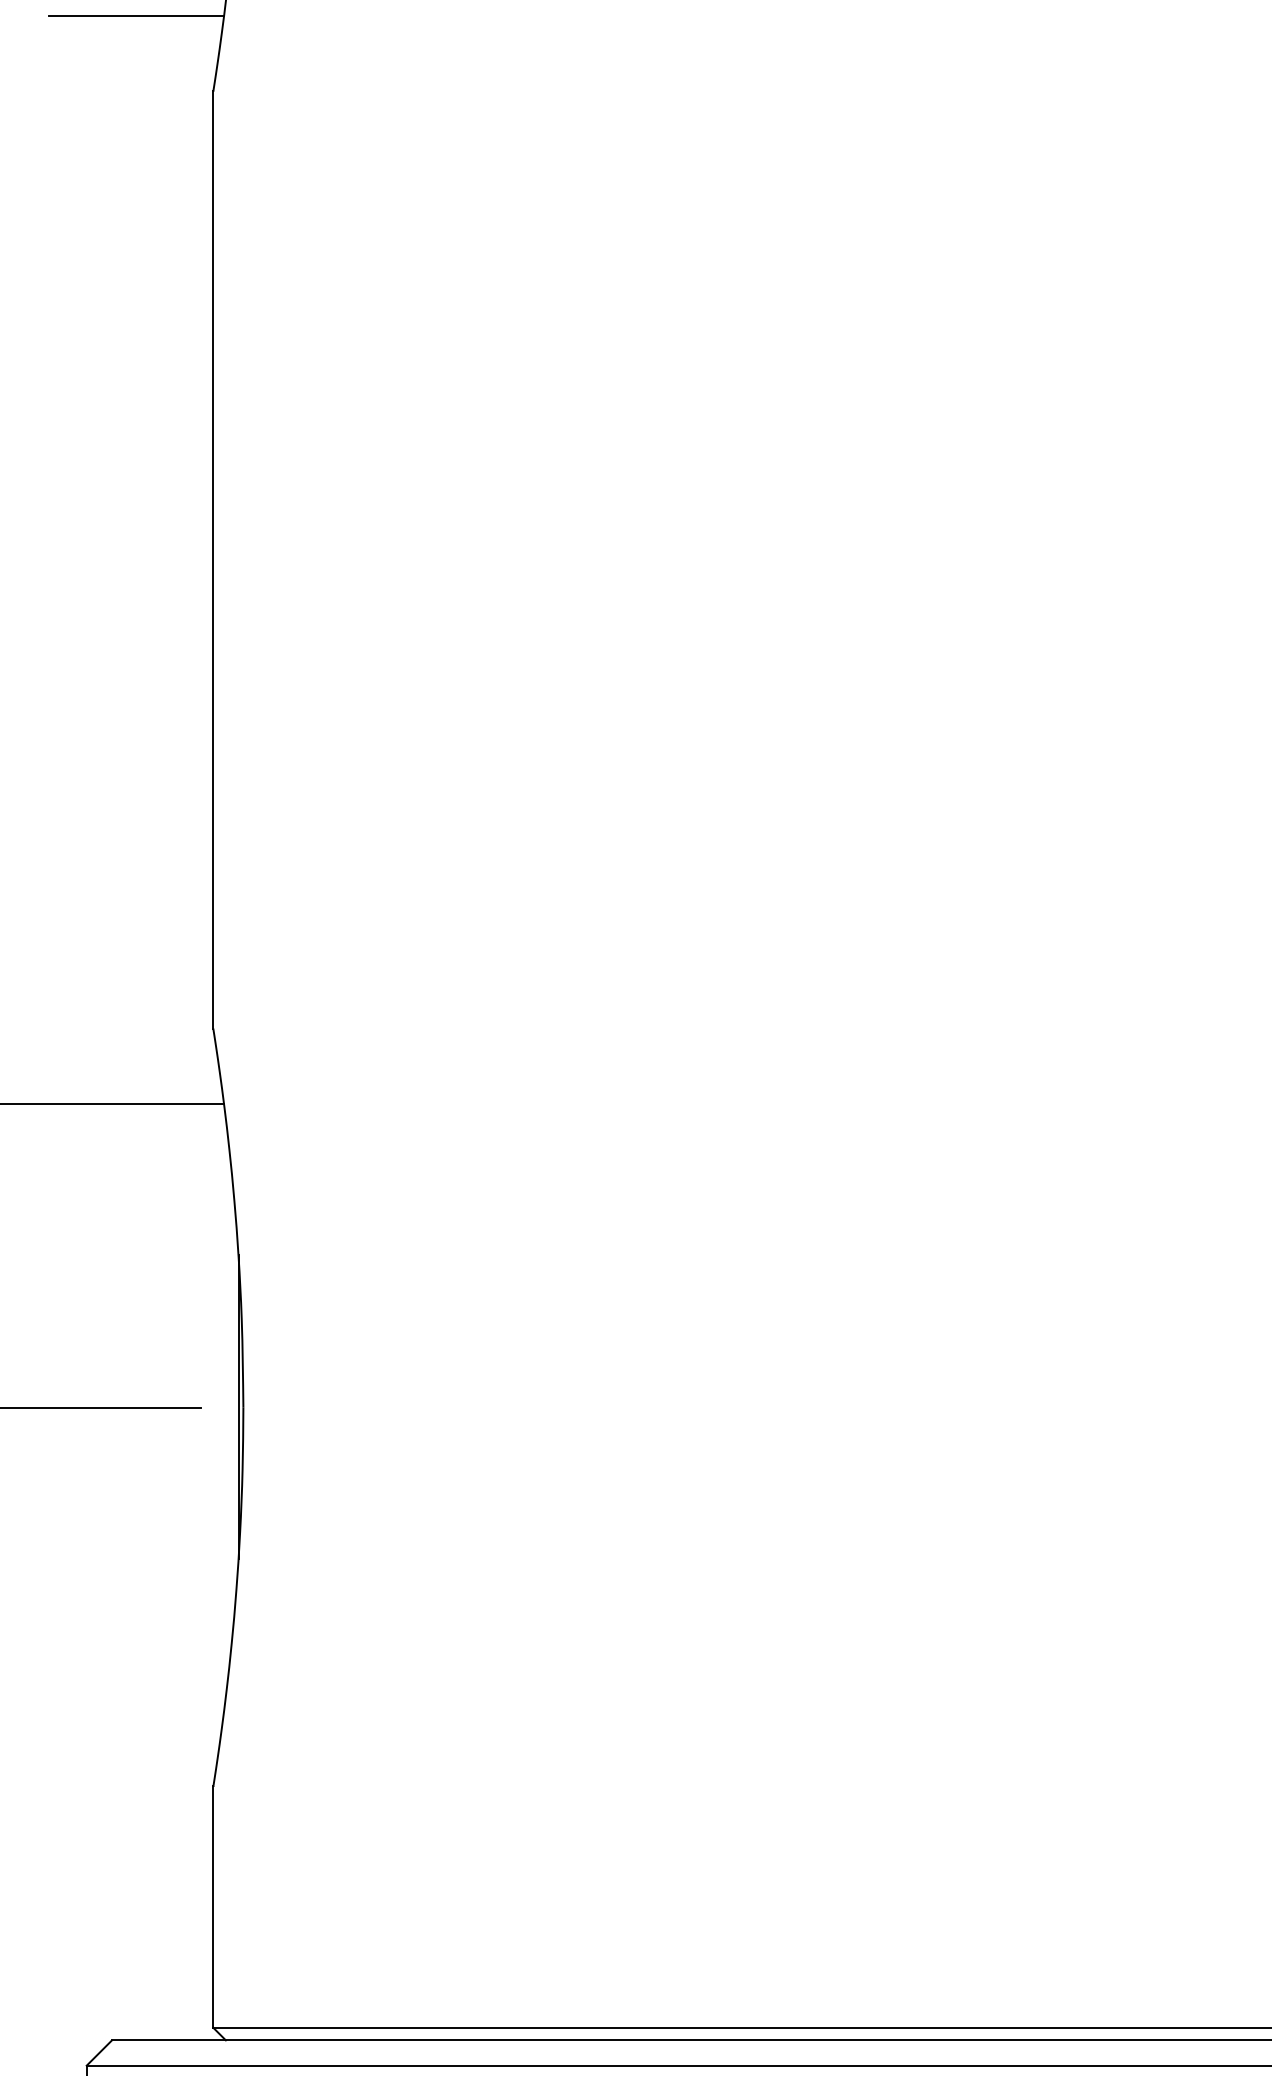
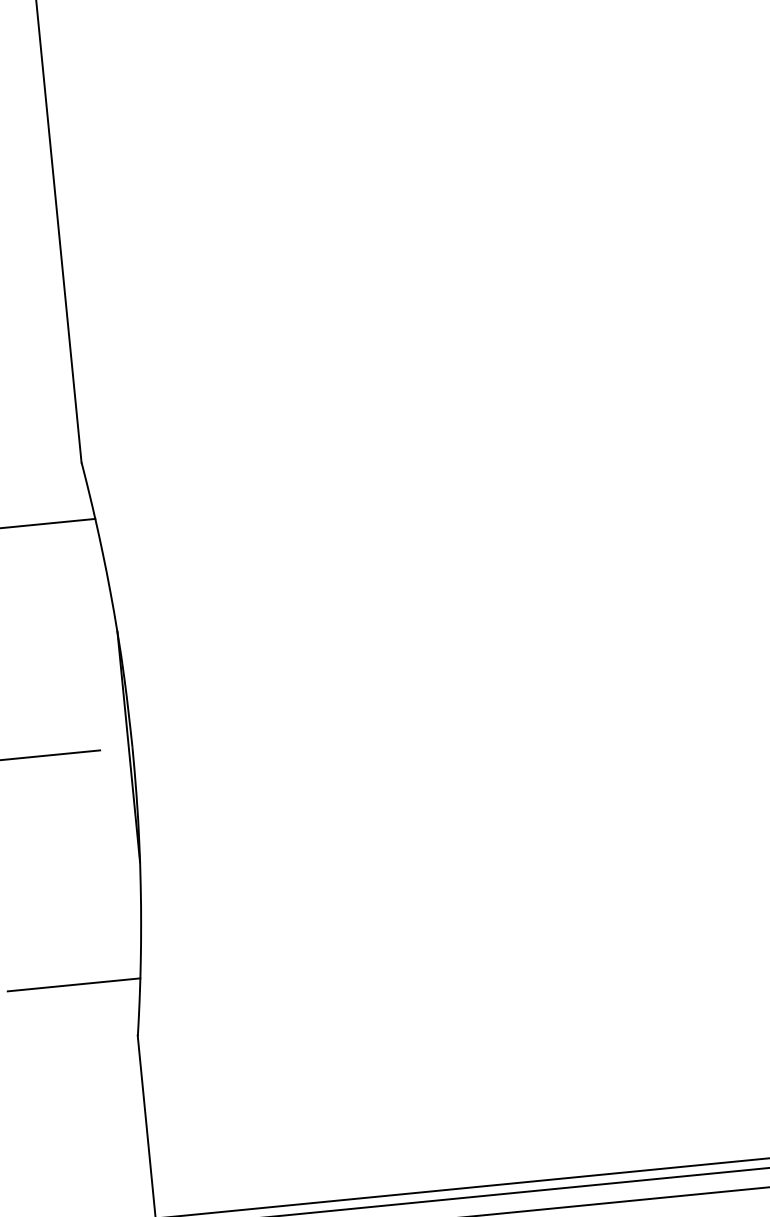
line: (135, 1711) -> (73, 984), added

